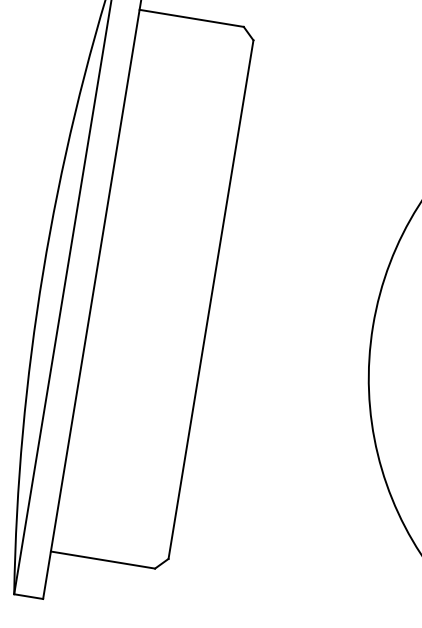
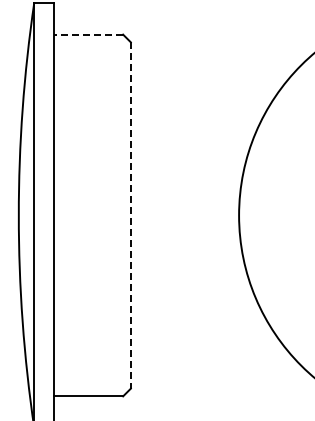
line: (191, 18) -> (88, 34), solid -> dashed
line: (210, 299) -> (130, 215), solid -> dashed

